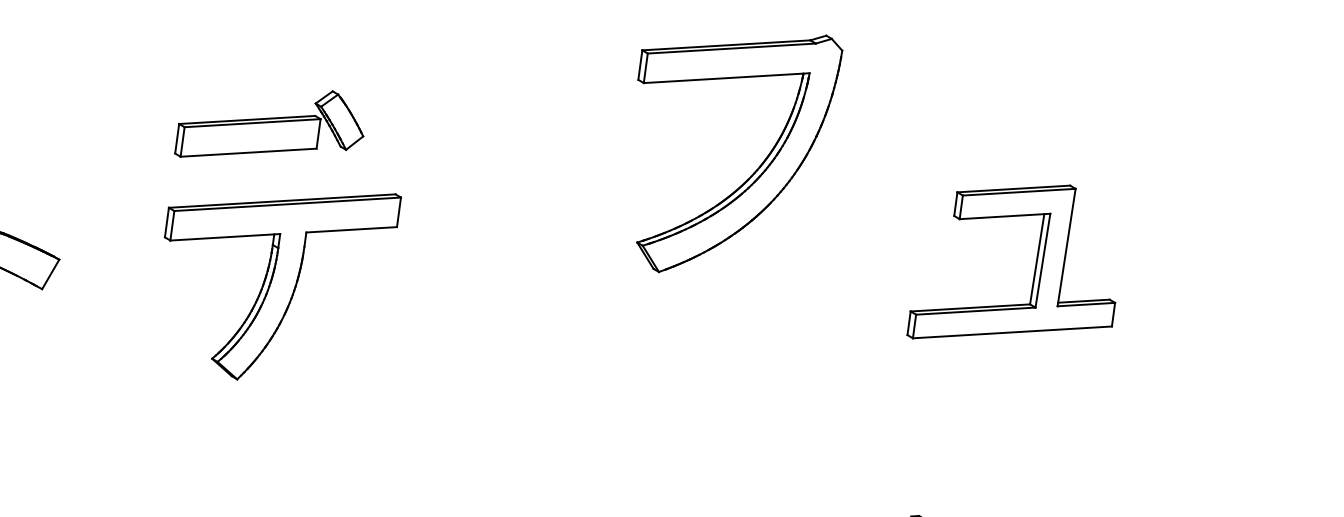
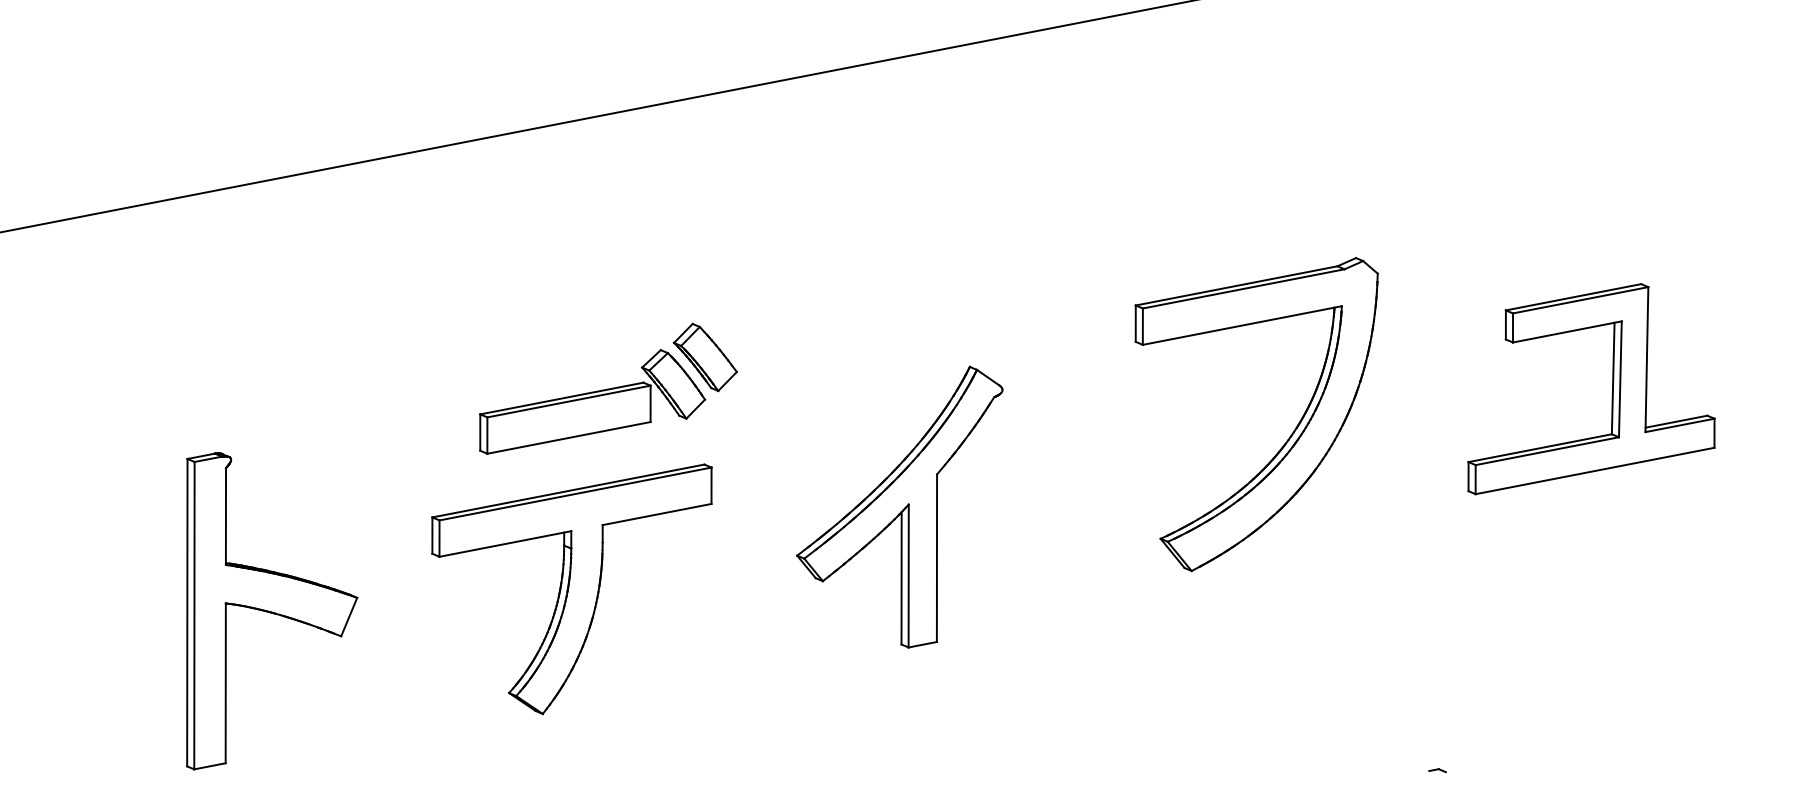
part: (368, 102) -> (705, 357), added
part: (752, 173) -> (1289, 436), moved
part: (509, 244) -> (899, 506), added
part: (1033, 272) -> (1611, 395), moved
part: (274, 281) -> (571, 589), moved

